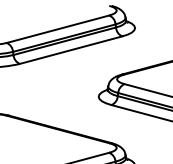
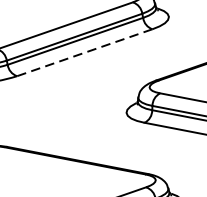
line: (70, 50) -> (84, 53), solid -> dashed

